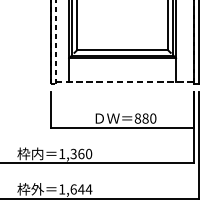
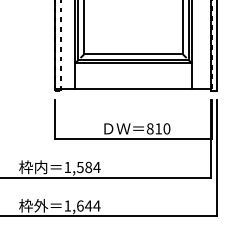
line: (122, 82) -> (133, 89), dashed -> solid
text: (145, 118) -> (158, 128), 880 -> 810
text: (81, 154) -> (88, 167), 1,360 -> 1,584

